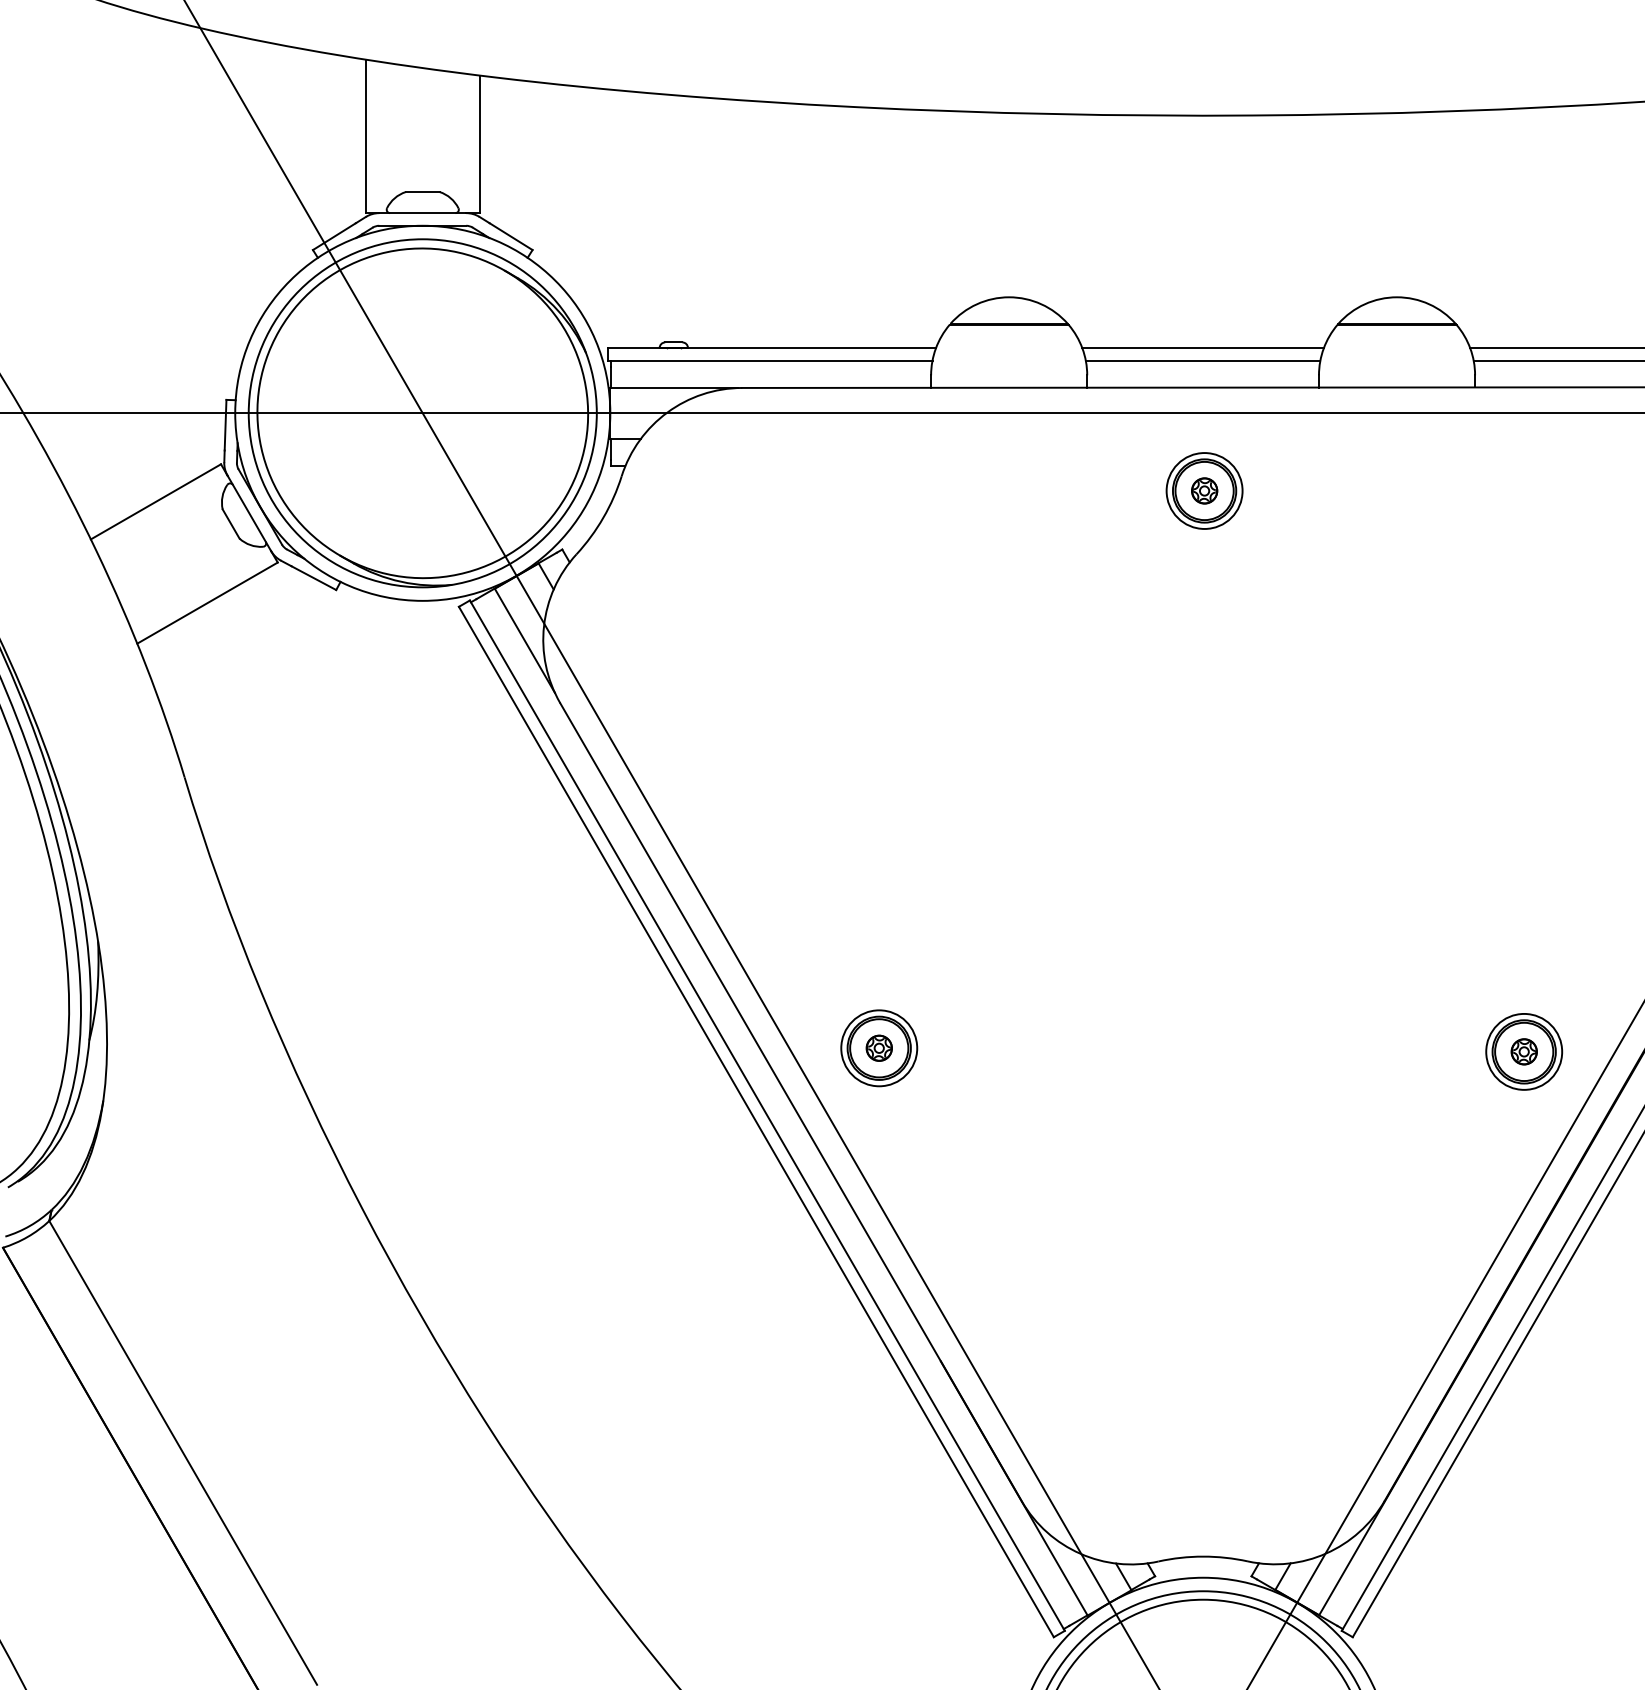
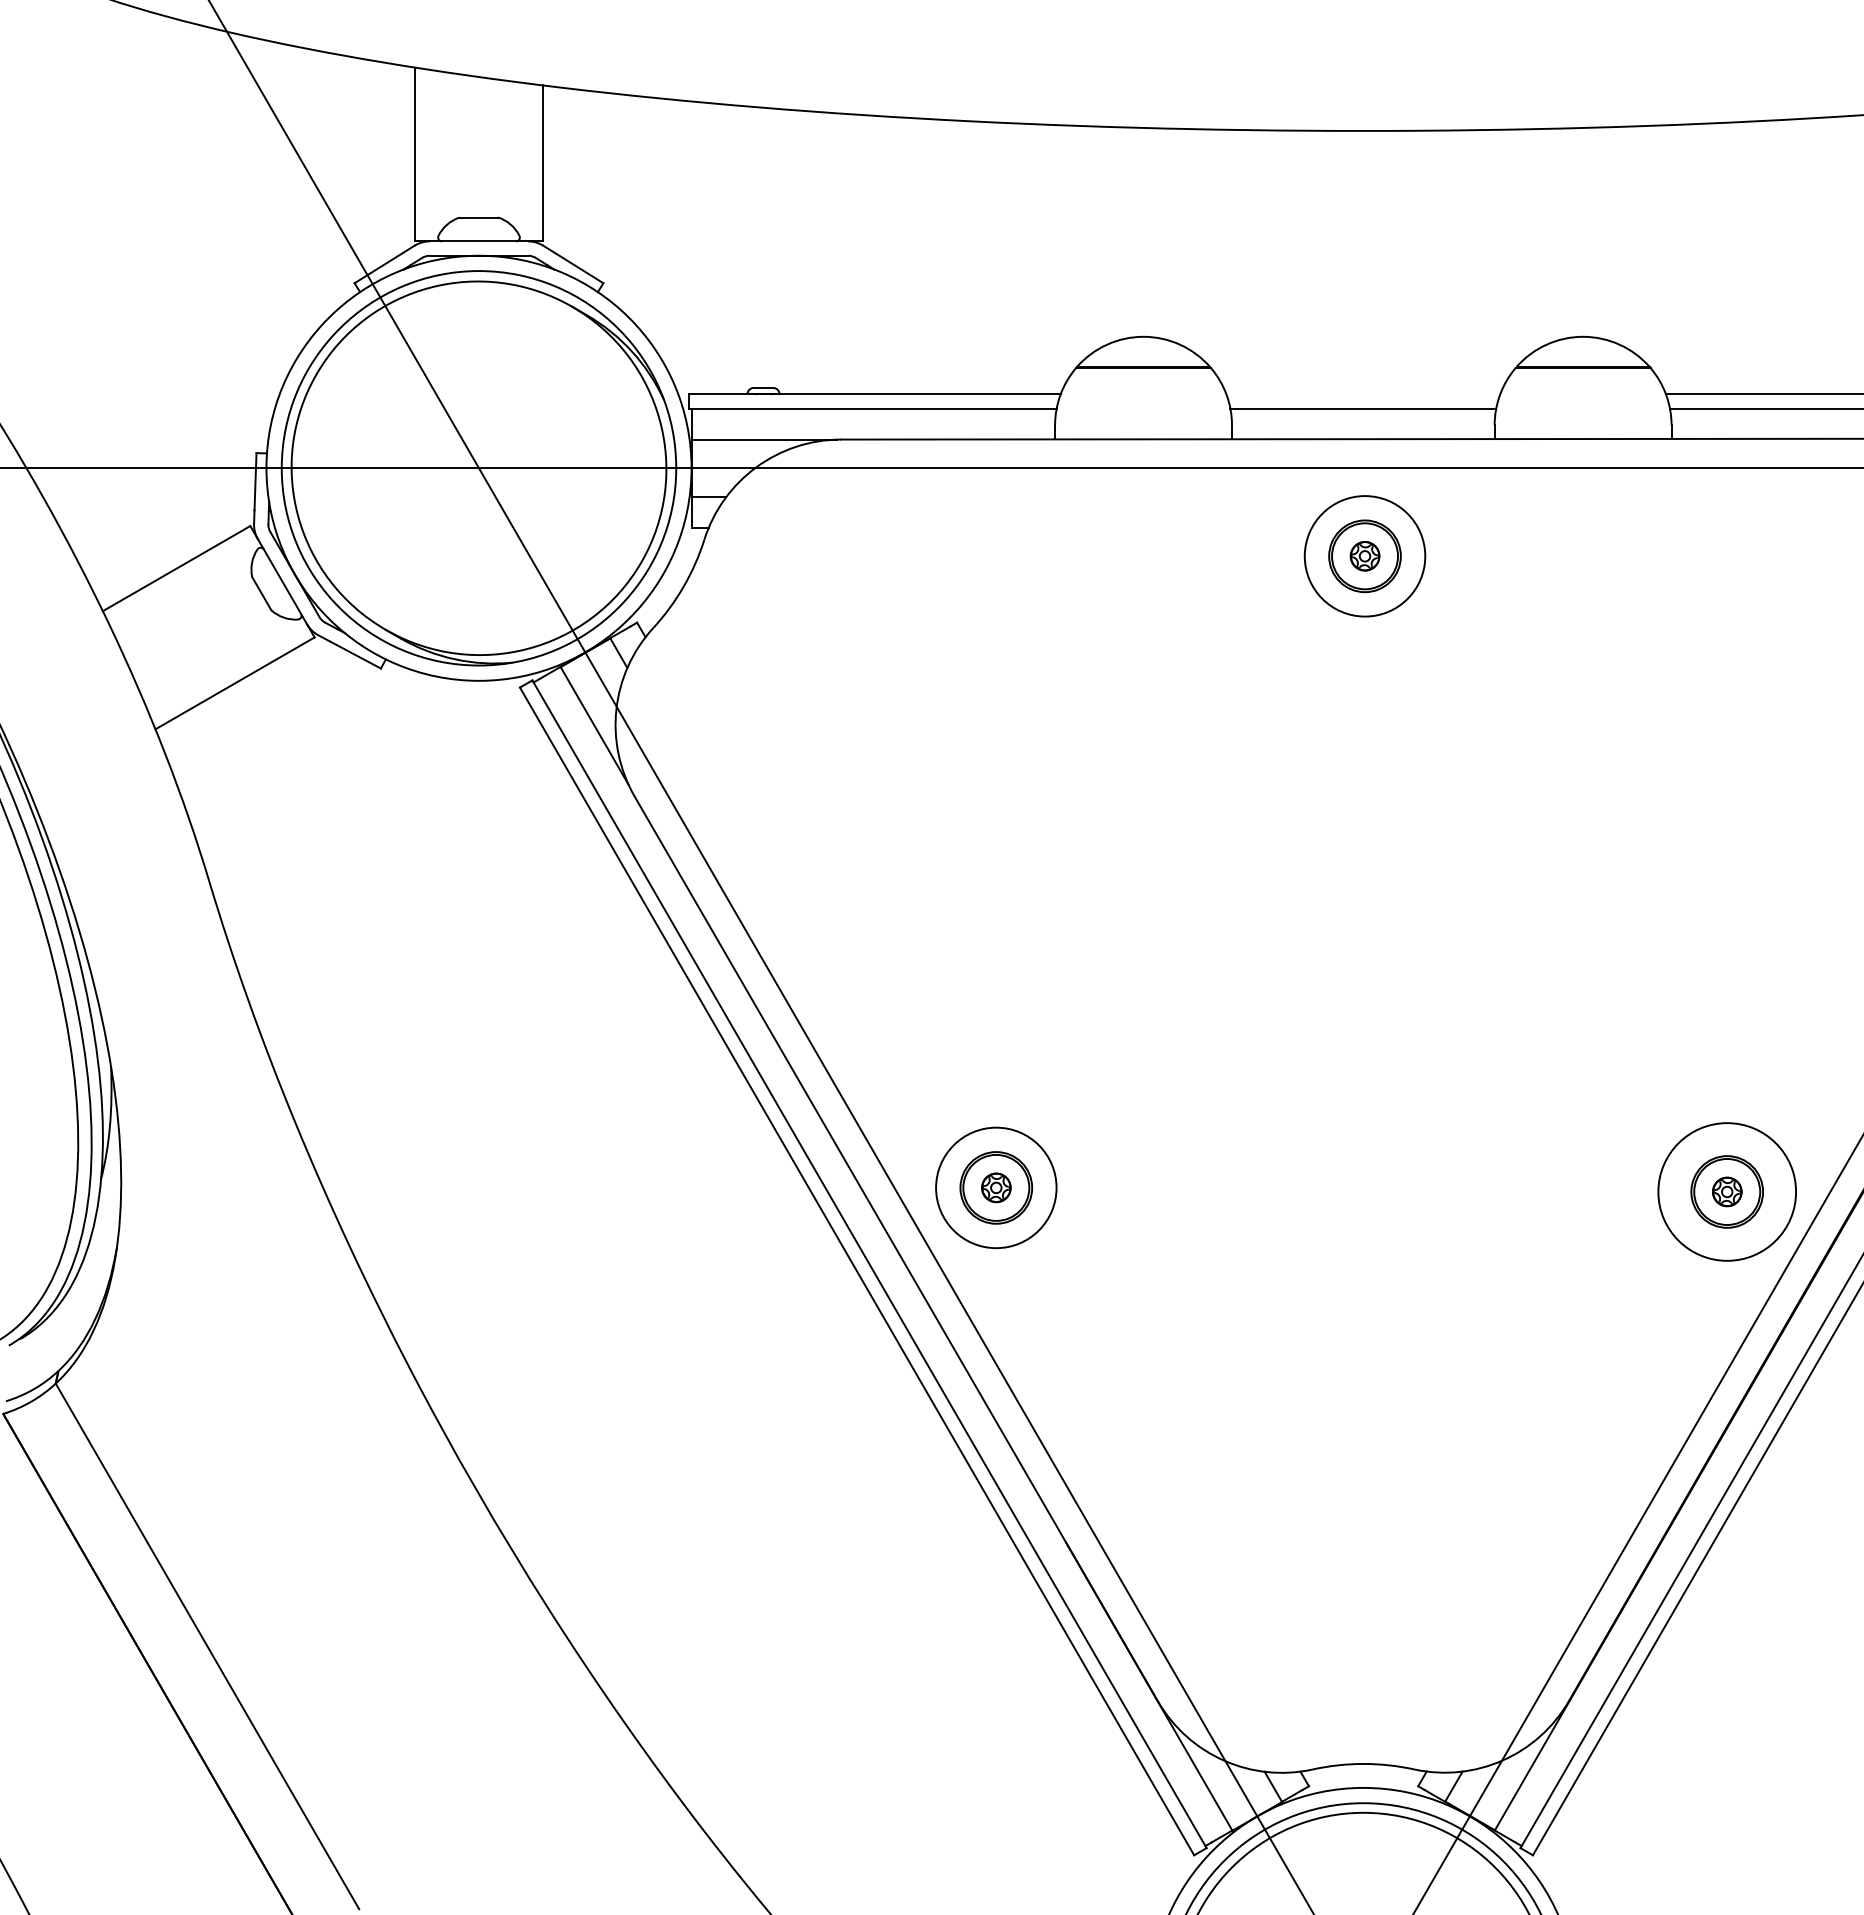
line: (1203, 348) -> (1363, 394), removed
circle: (1204, 491) -> (1364, 556), size x1.4
circle: (879, 1047) -> (996, 1187), size x1.4
circle: (1524, 1051) -> (1727, 1191), size x1.6

